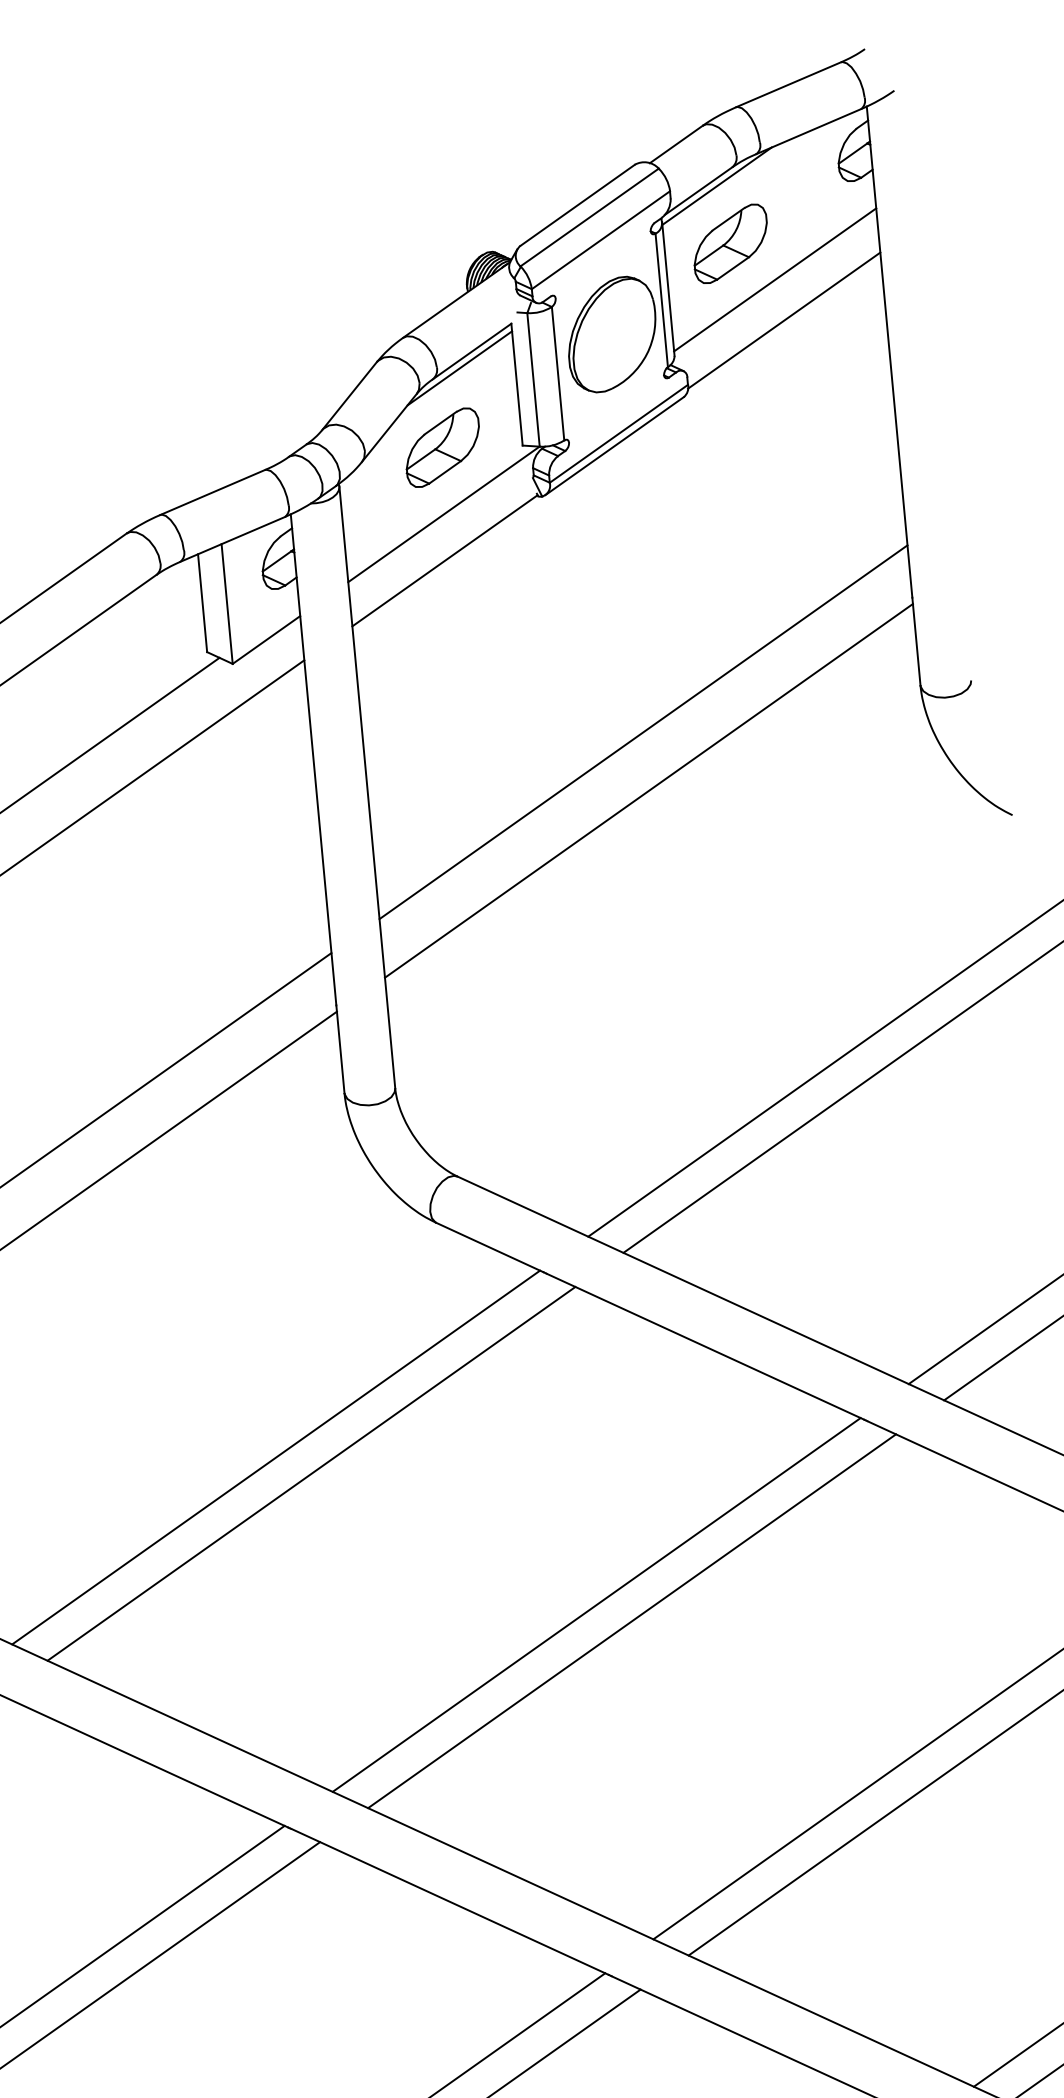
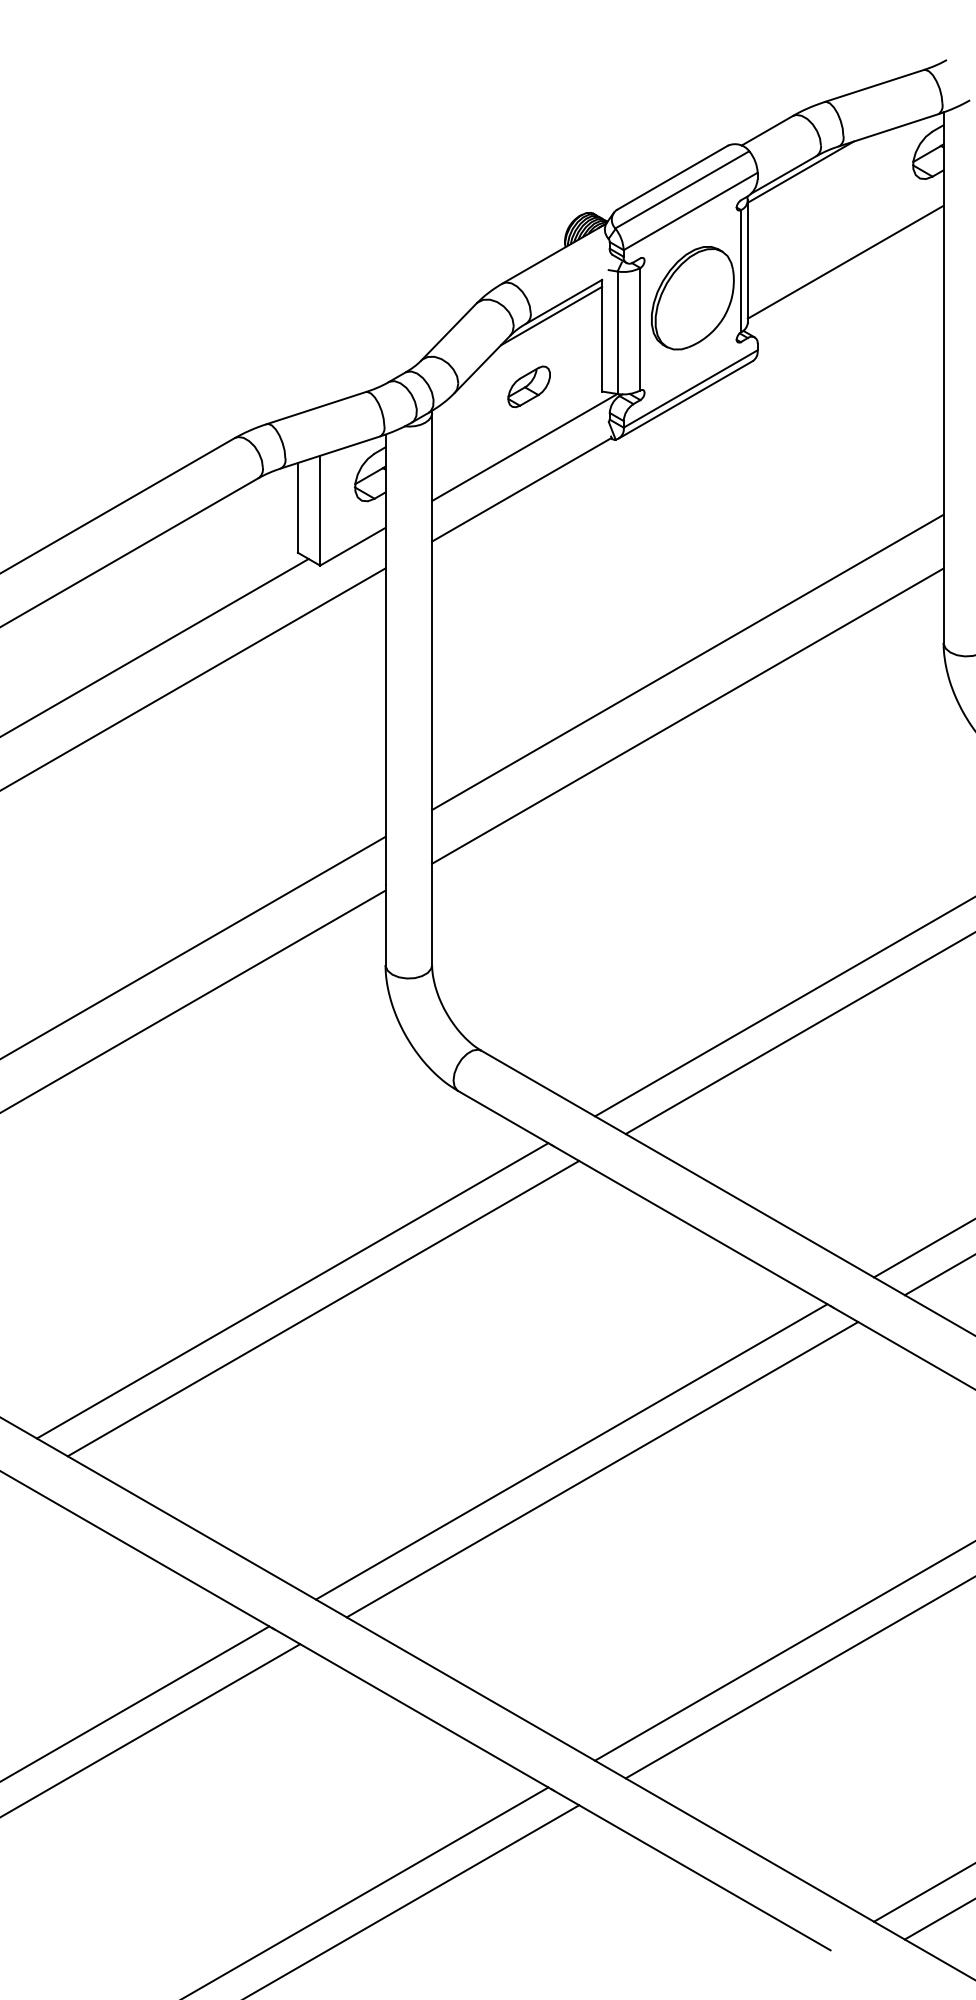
part: (729, 243) -> (807, 225), removed
line: (784, 320) -> (850, 299), removed
part: (441, 447) -> (528, 386), size x0.6

